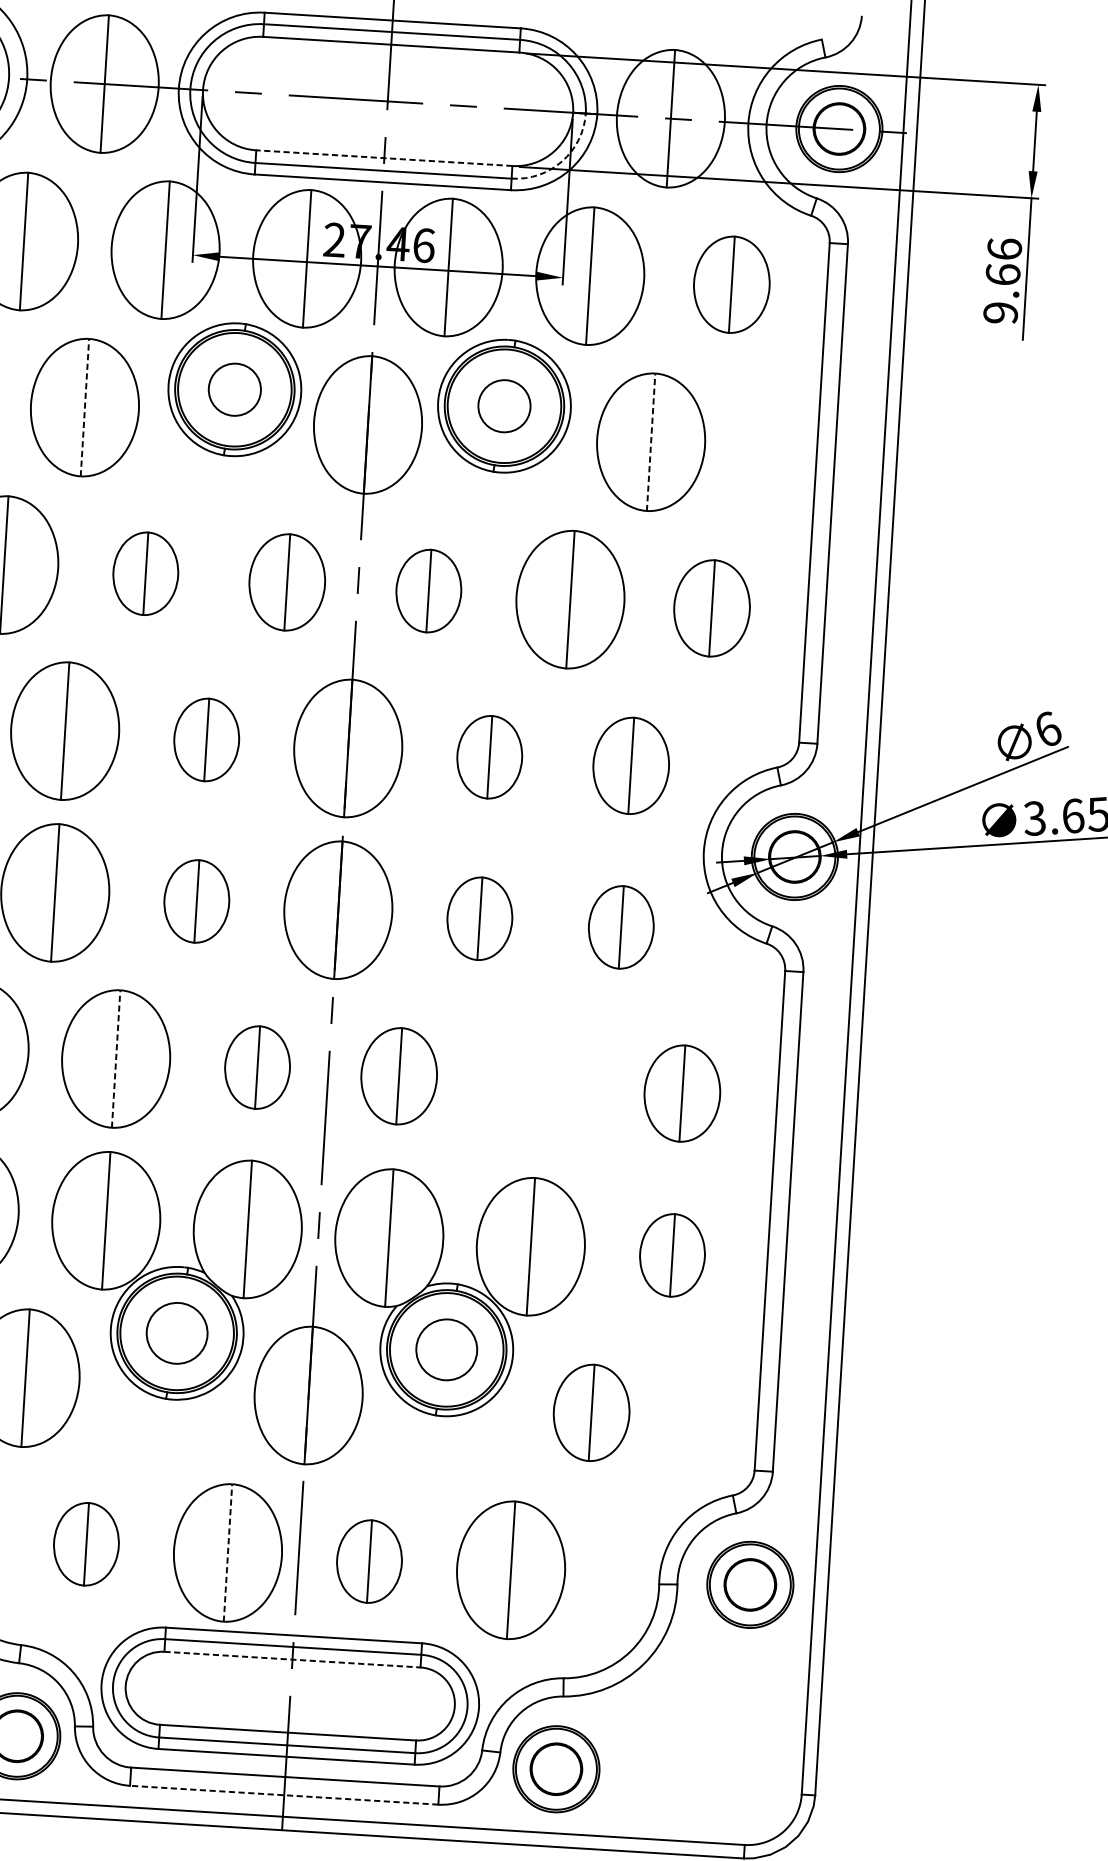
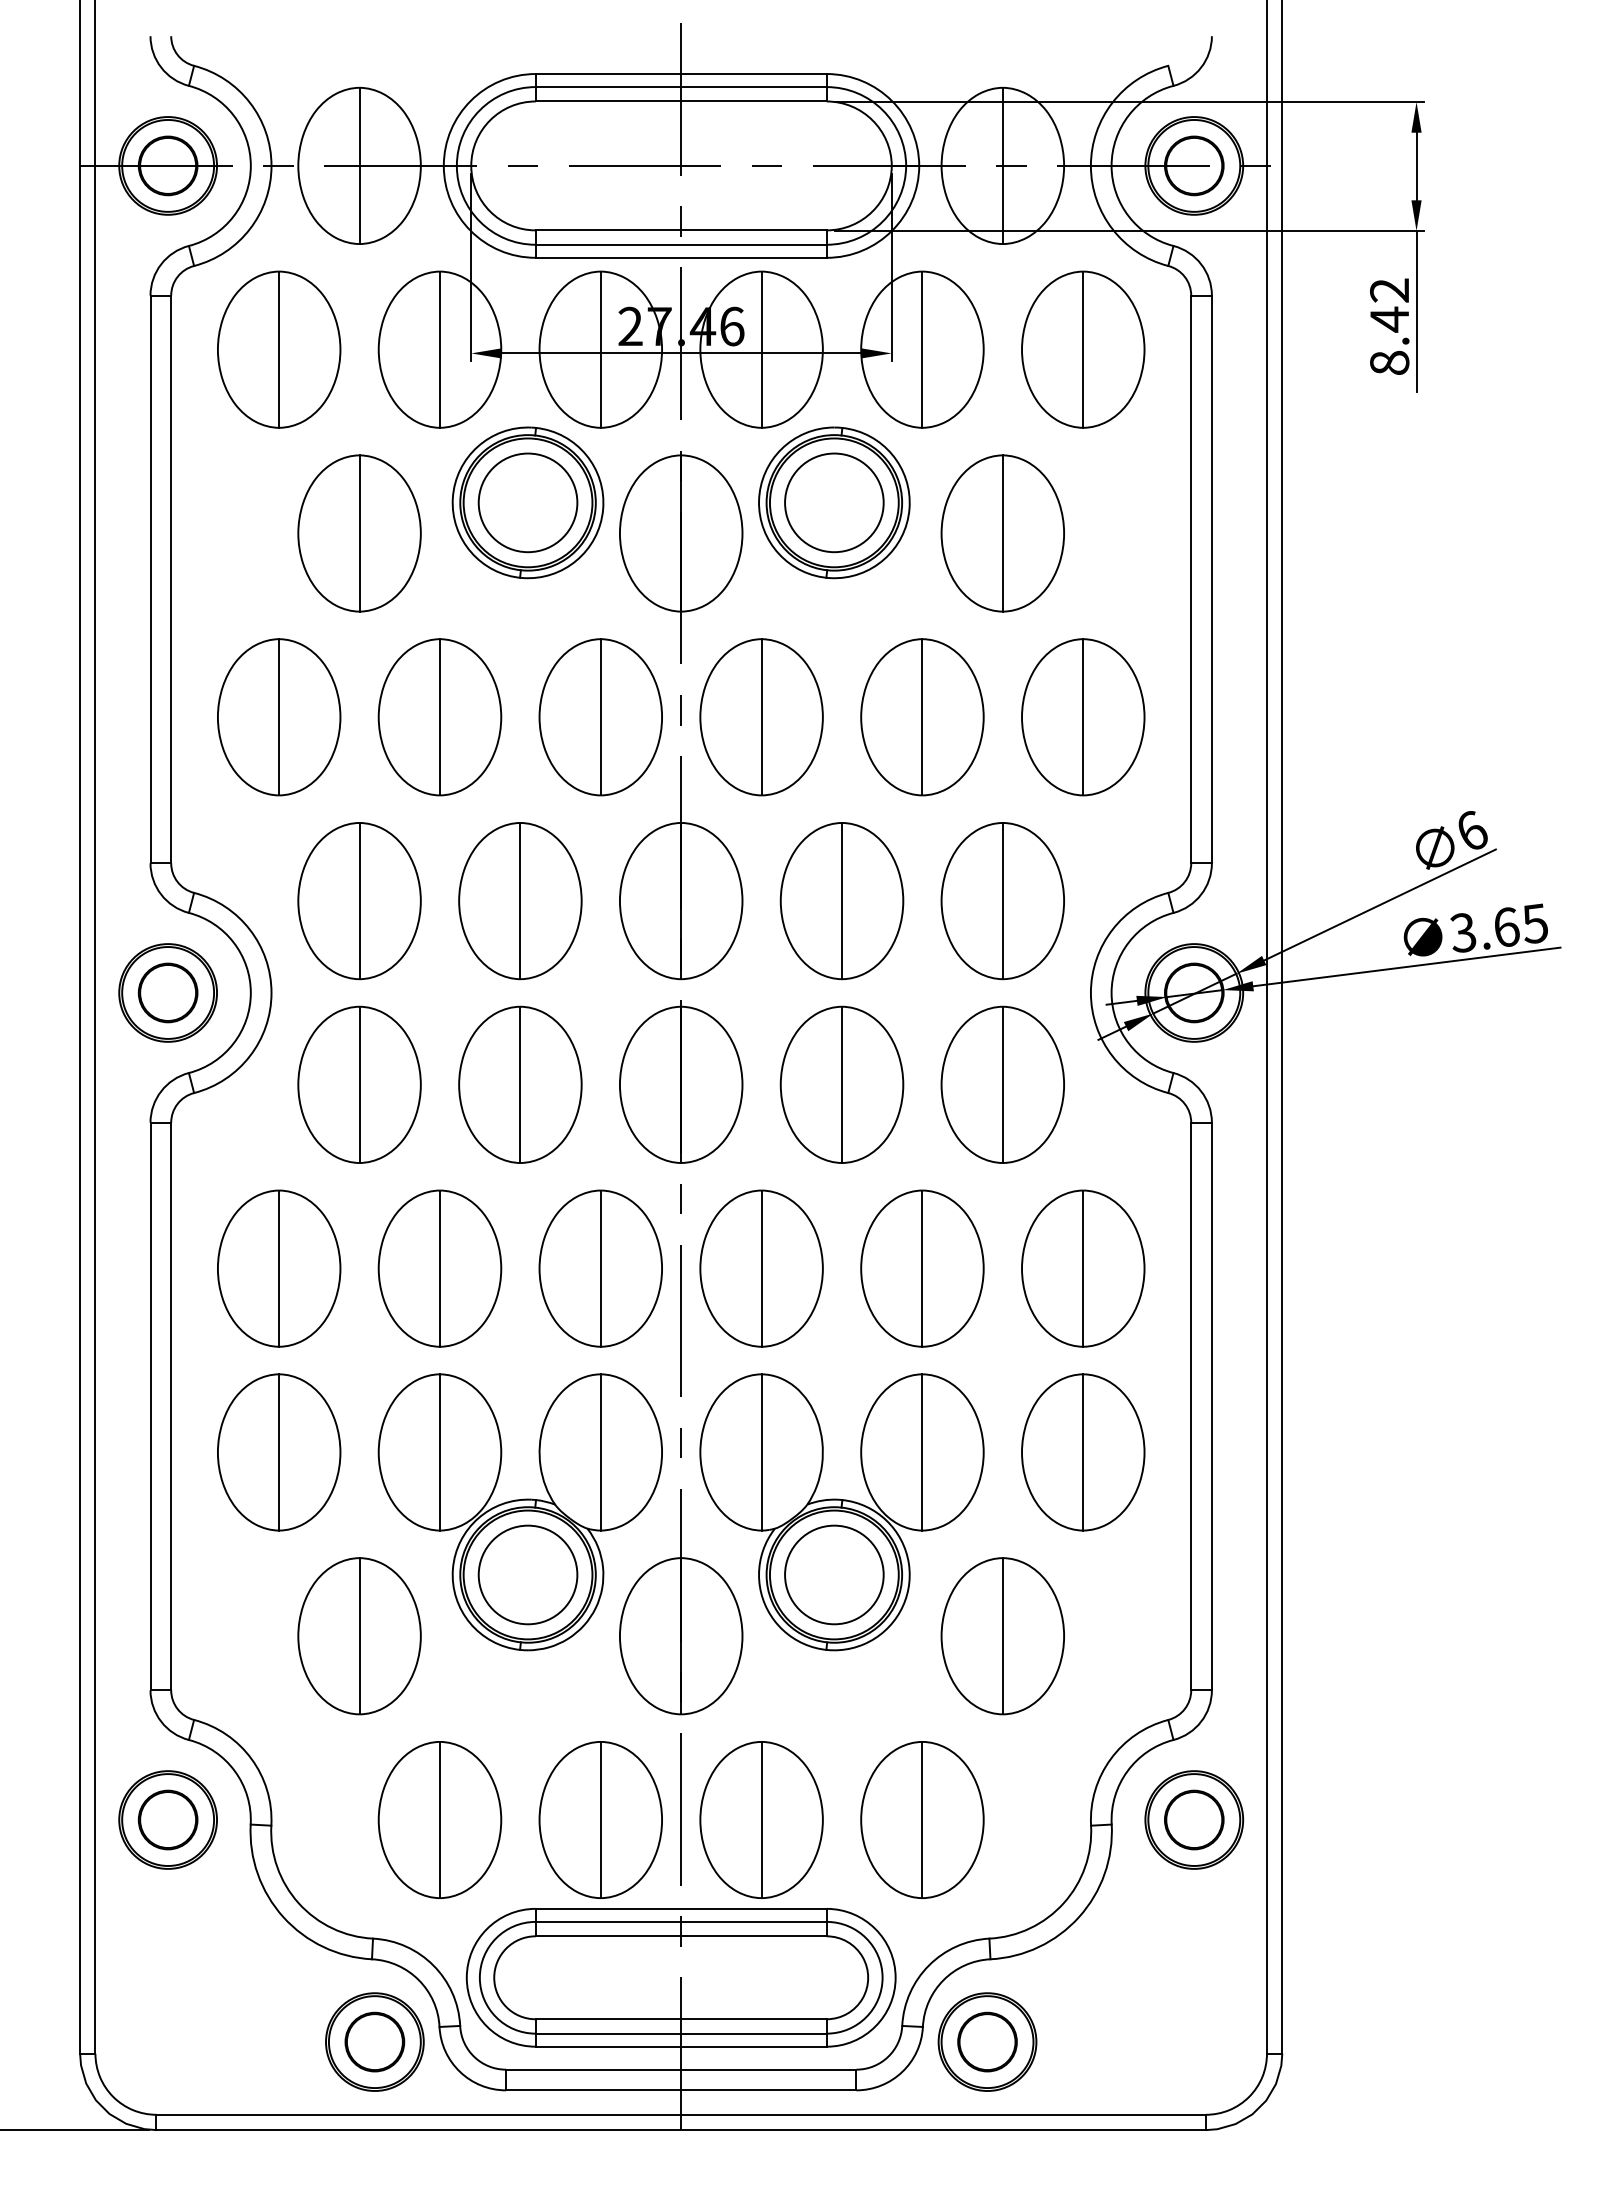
line: (383, 158) -> (680, 230), dashed -> solid
arc: (561, 161) -> (882, 221), dashed -> solid
text: (1002, 280) -> (1389, 326), 9.66 -> 8.42
part: (732, 284) -> (1083, 349), size x1.43
circle: (234, 389) -> (527, 502), size x1.67
circle: (504, 405) -> (834, 502), size x1.67
line: (84, 407) -> (359, 533), dashed -> solid
line: (650, 442) -> (1002, 533), dashed -> solid
part: (145, 573) -> (439, 717), size x1.67
part: (287, 582) -> (600, 717), size x1.43
part: (428, 591) -> (761, 717), size x1.67
part: (712, 608) -> (1083, 717), size x1.43
part: (206, 740) -> (520, 901), size x1.67
part: (489, 757) -> (841, 901), size x1.67
part: (630, 766) -> (1002, 901), size x1.43
part: (196, 901) -> (520, 1084), size x1.67
part: (479, 918) -> (841, 1084), size x1.67
part: (621, 927) -> (1002, 1084), size x1.67
line: (115, 1058) -> (439, 1268), dashed -> solid
part: (257, 1067) -> (600, 1268), size x1.67
part: (399, 1076) -> (761, 1268), size x1.43
part: (540, 1084) -> (922, 1268), added
part: (682, 1093) -> (1083, 1268), size x1.43
part: (672, 1255) -> (1083, 1452), size x1.67
circle: (176, 1332) -> (527, 1574), size x1.43
circle: (446, 1349) -> (834, 1574), size x1.43
part: (591, 1413) -> (1002, 1636), size x1.43
part: (86, 1543) -> (439, 1819), size x1.67
line: (227, 1552) -> (600, 1819), dashed -> solid
part: (369, 1561) -> (761, 1819), size x1.67
line: (292, 1659) -> (681, 1936), dashed -> solid
line: (283, 1795) -> (680, 2090), dashed -> solid

